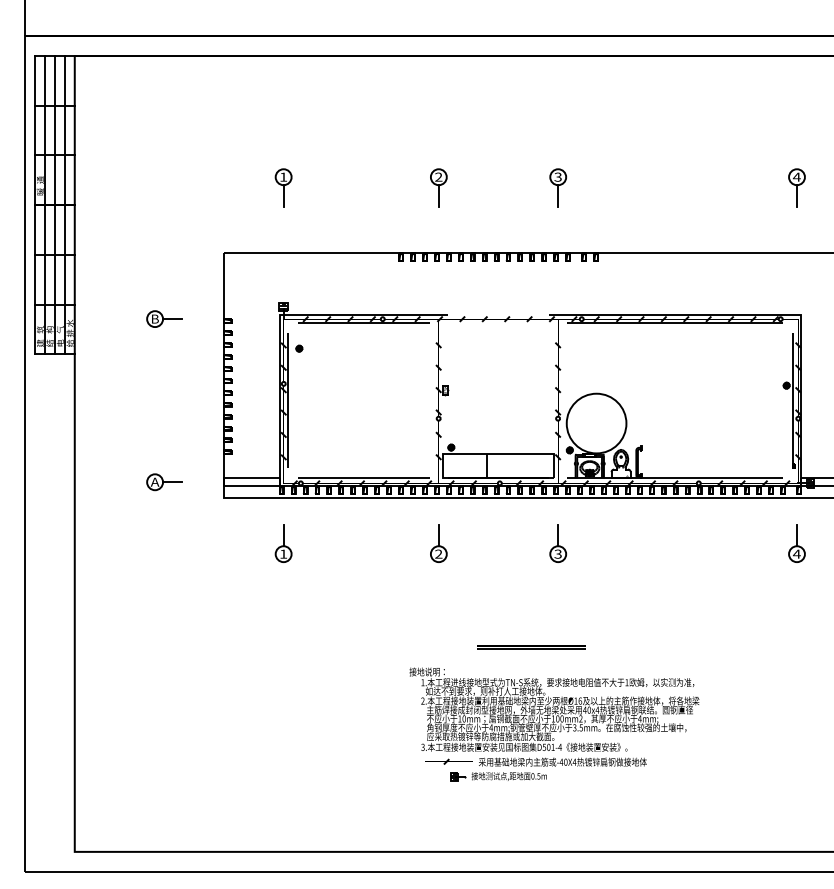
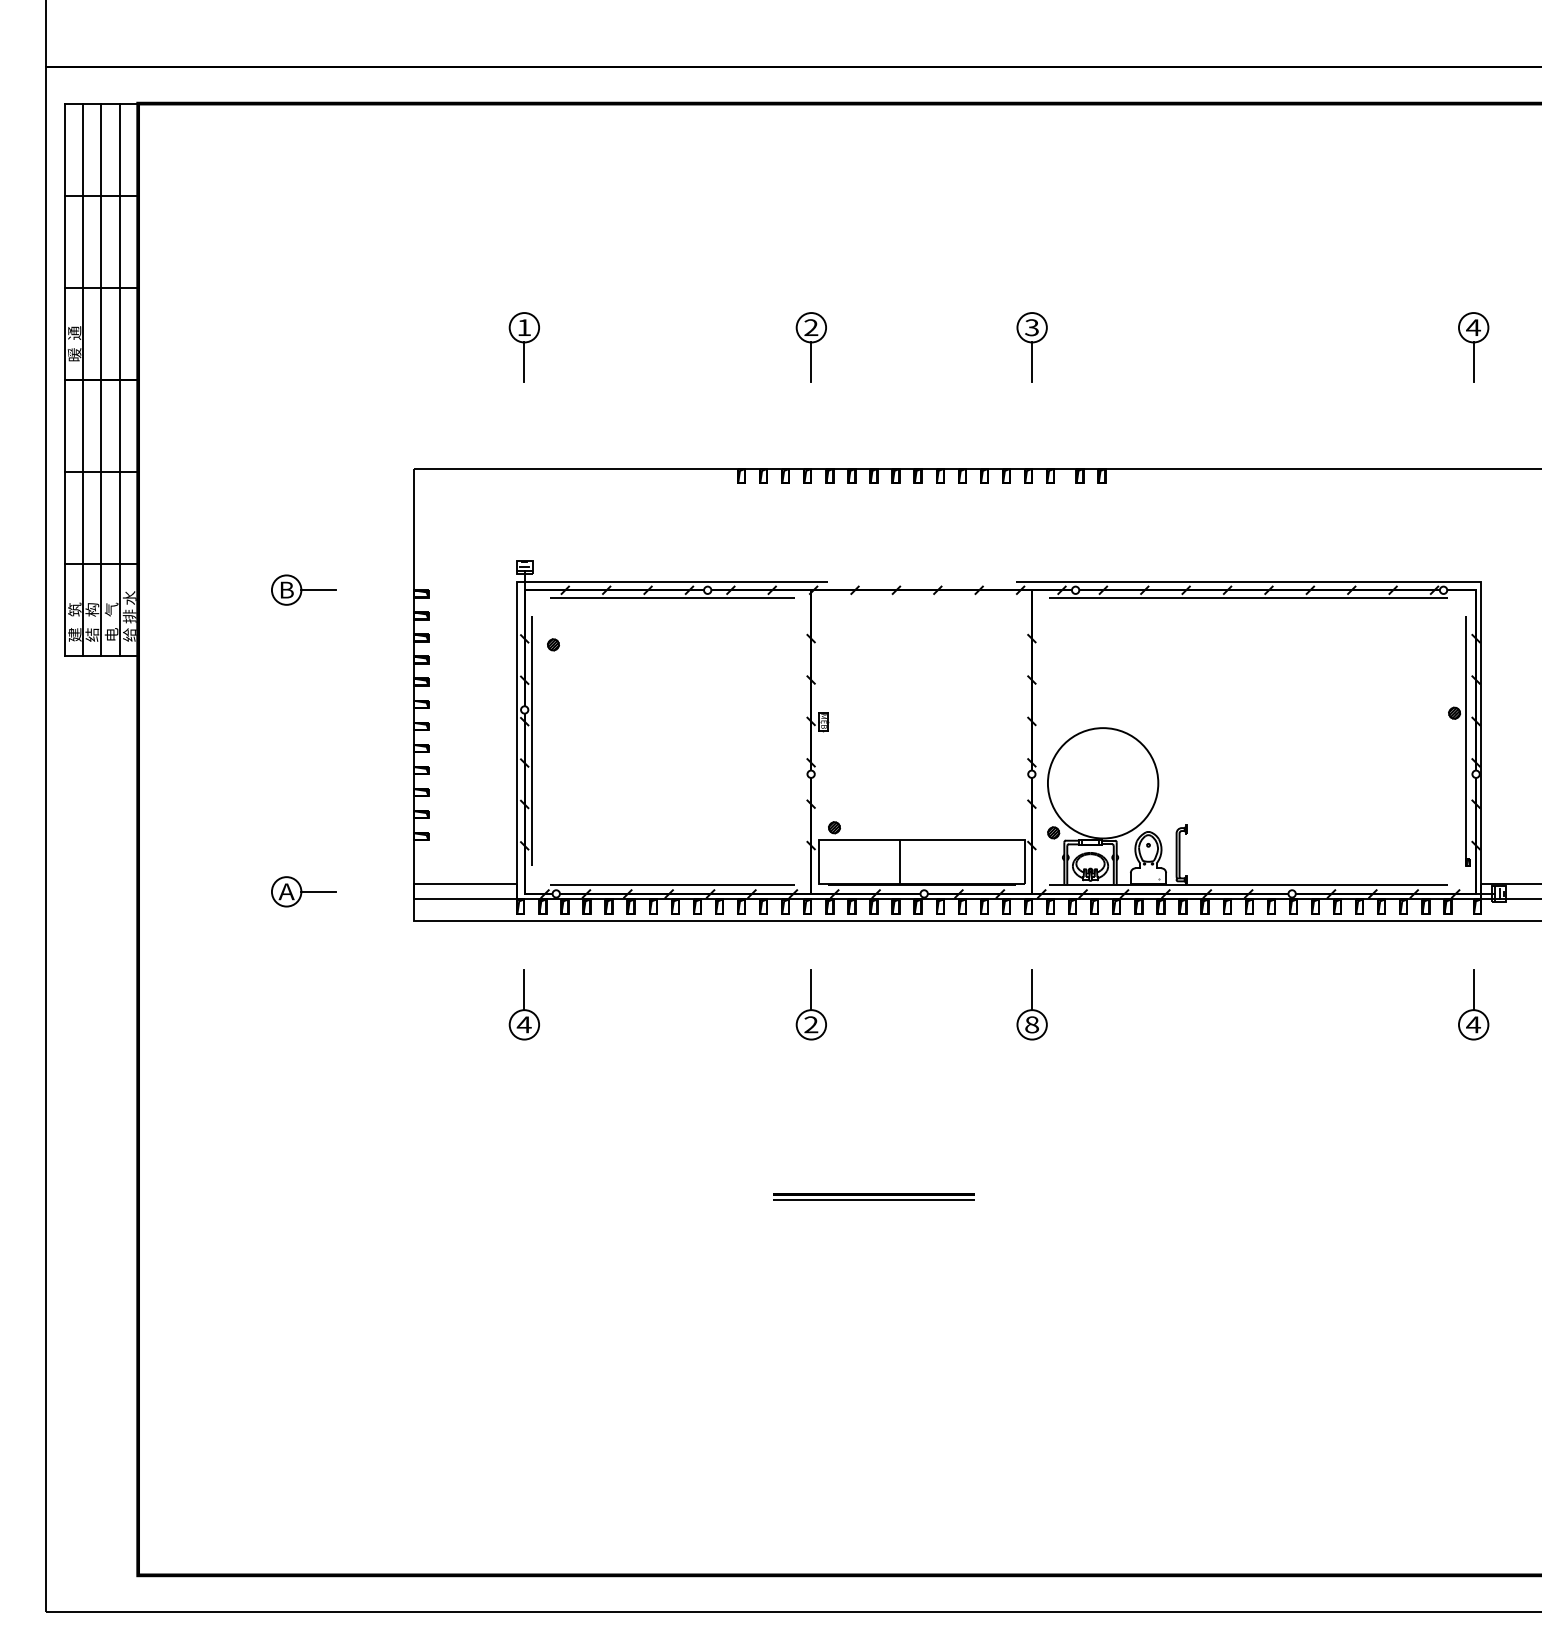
text: (283, 553) -> (524, 1023), 1 -> 4
text: (557, 553) -> (1030, 1023), 3 -> 8
line: (531, 646) -> (873, 1195), moved
part: (554, 724) -> (1025, 1339), removed

